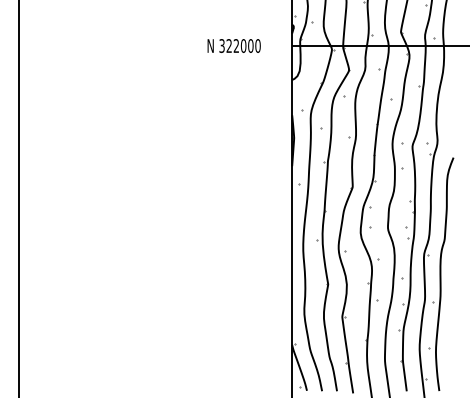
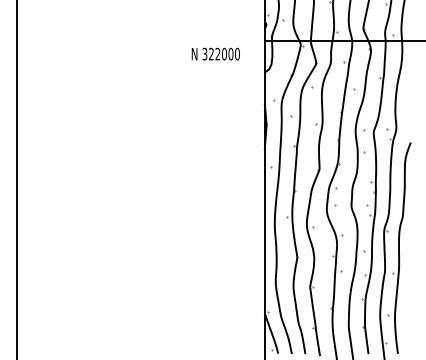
text: (233, 45) -> (215, 53), moved

